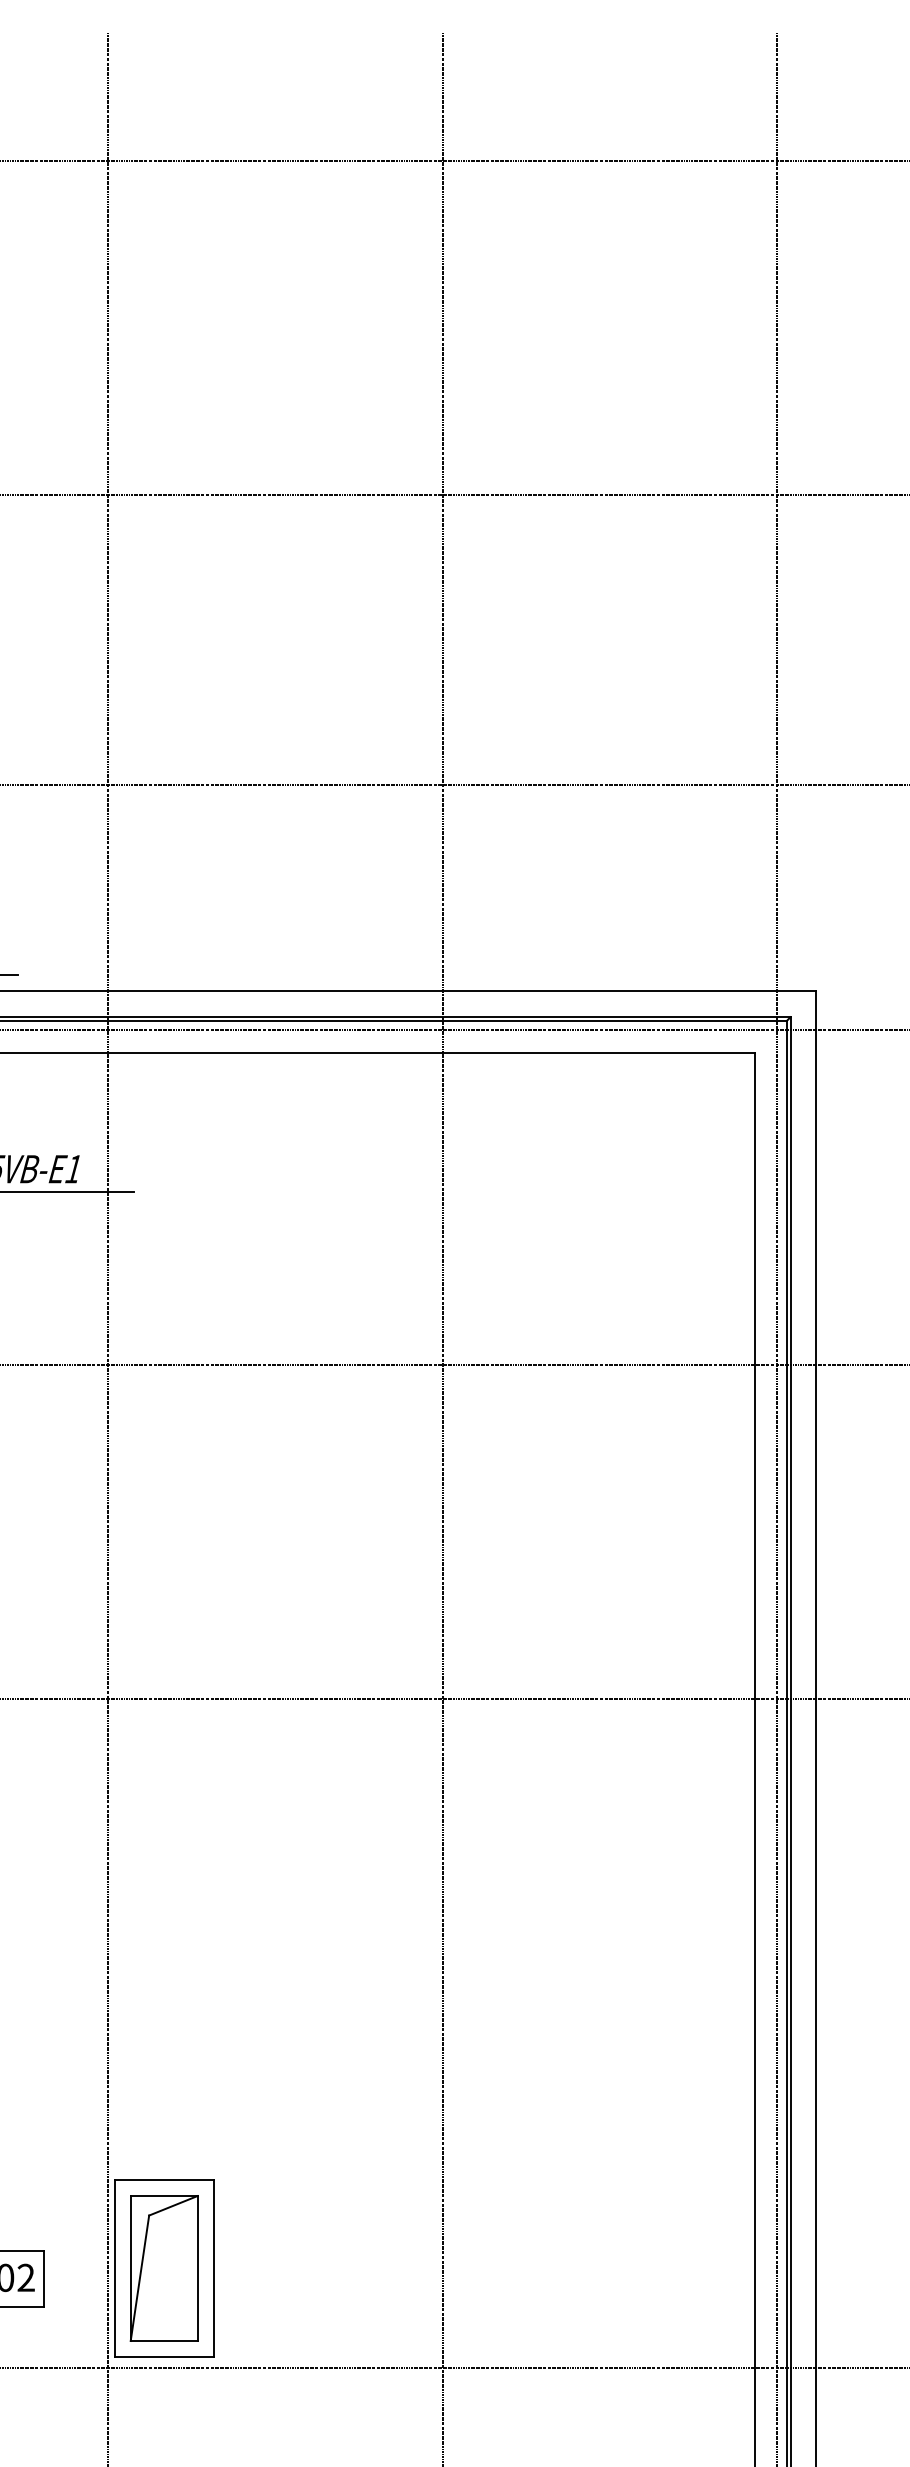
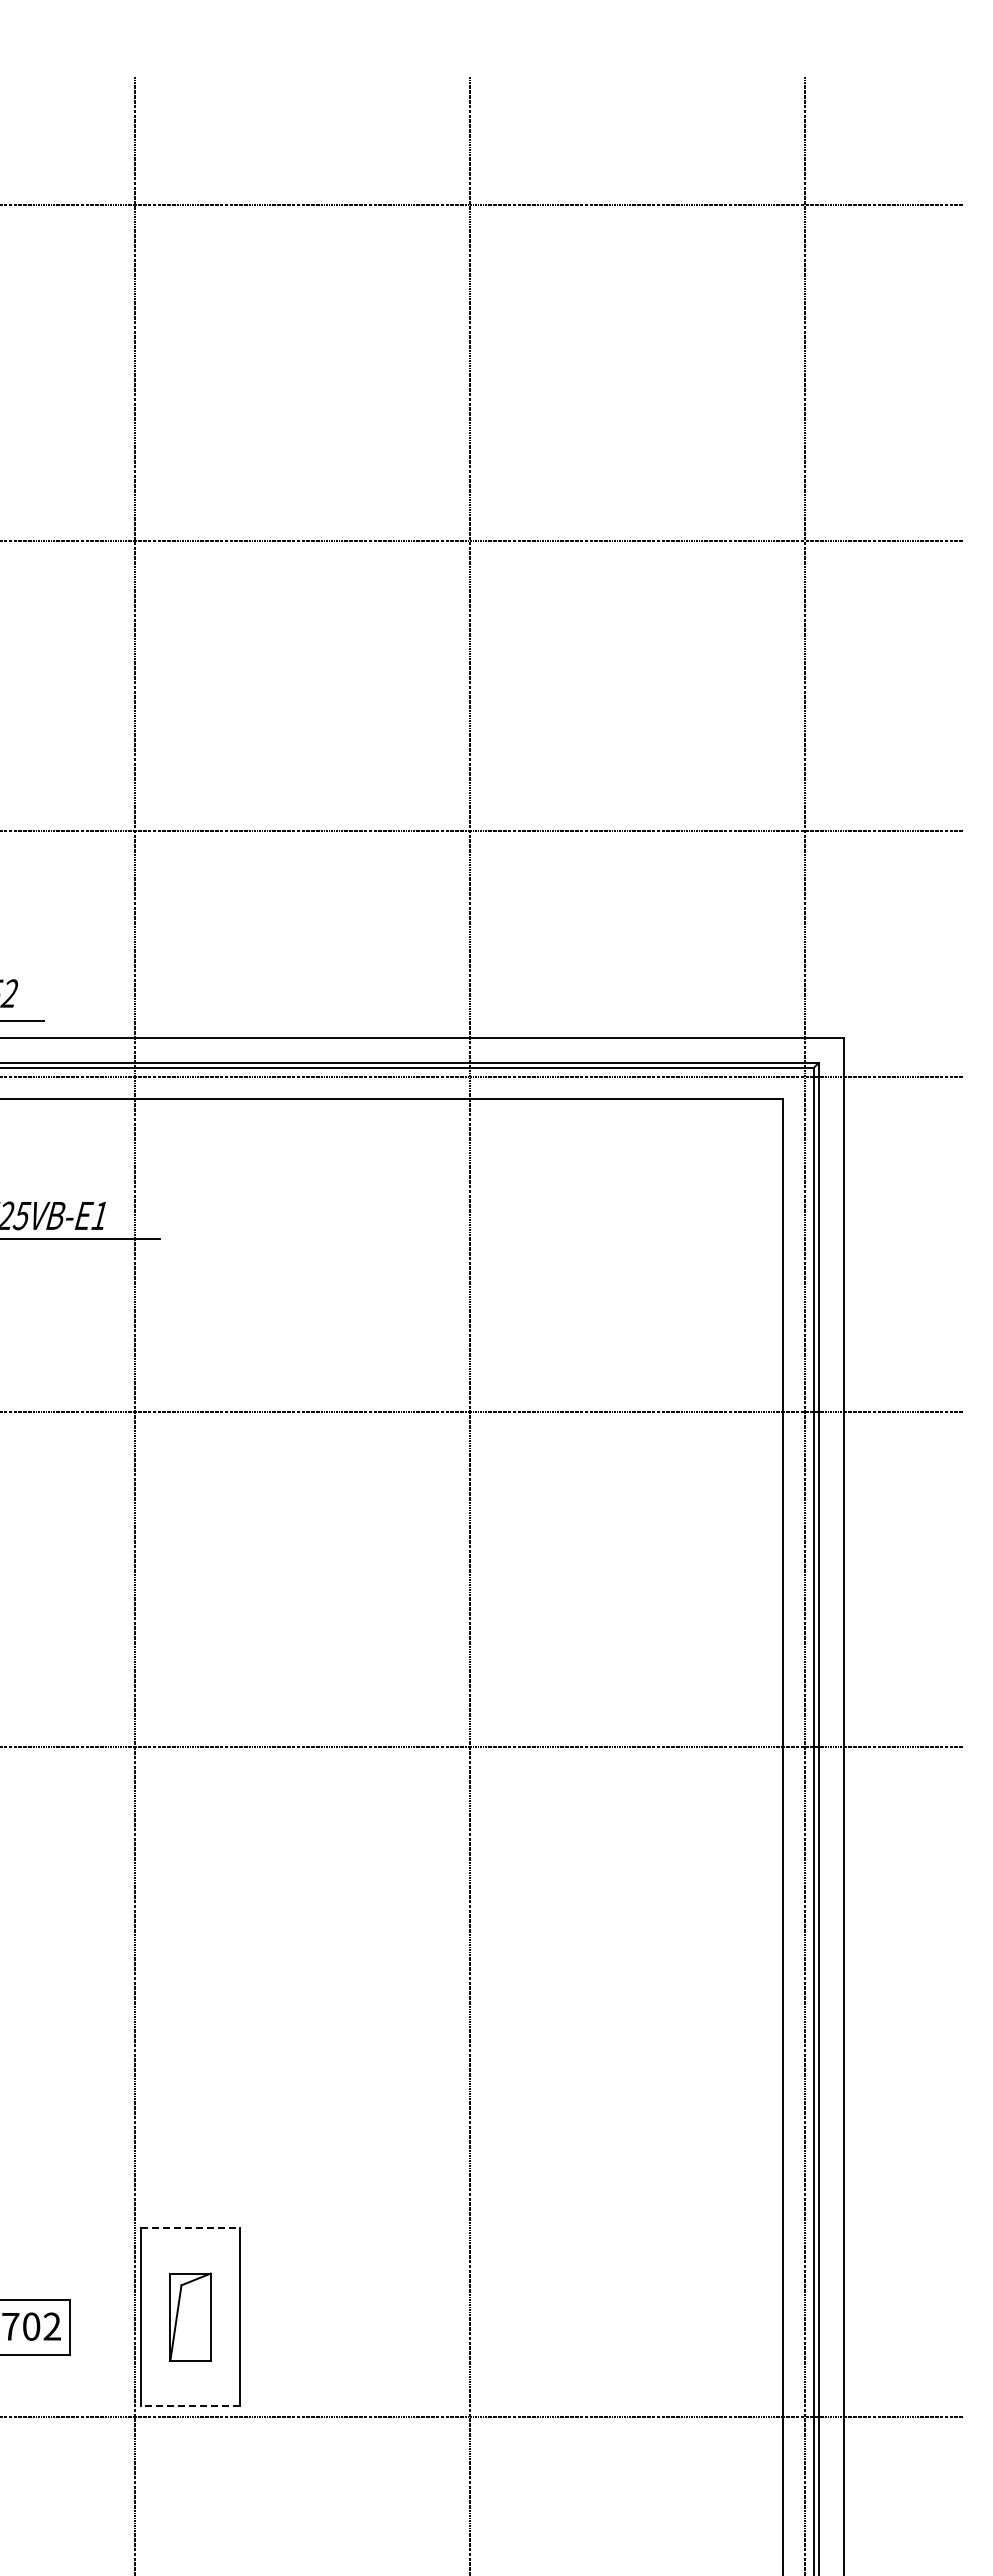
line: (164, 2179) -> (190, 2228), solid -> dashed
part: (164, 2267) -> (190, 2316), size x0.6
line: (164, 2357) -> (190, 2406), solid -> dashed

